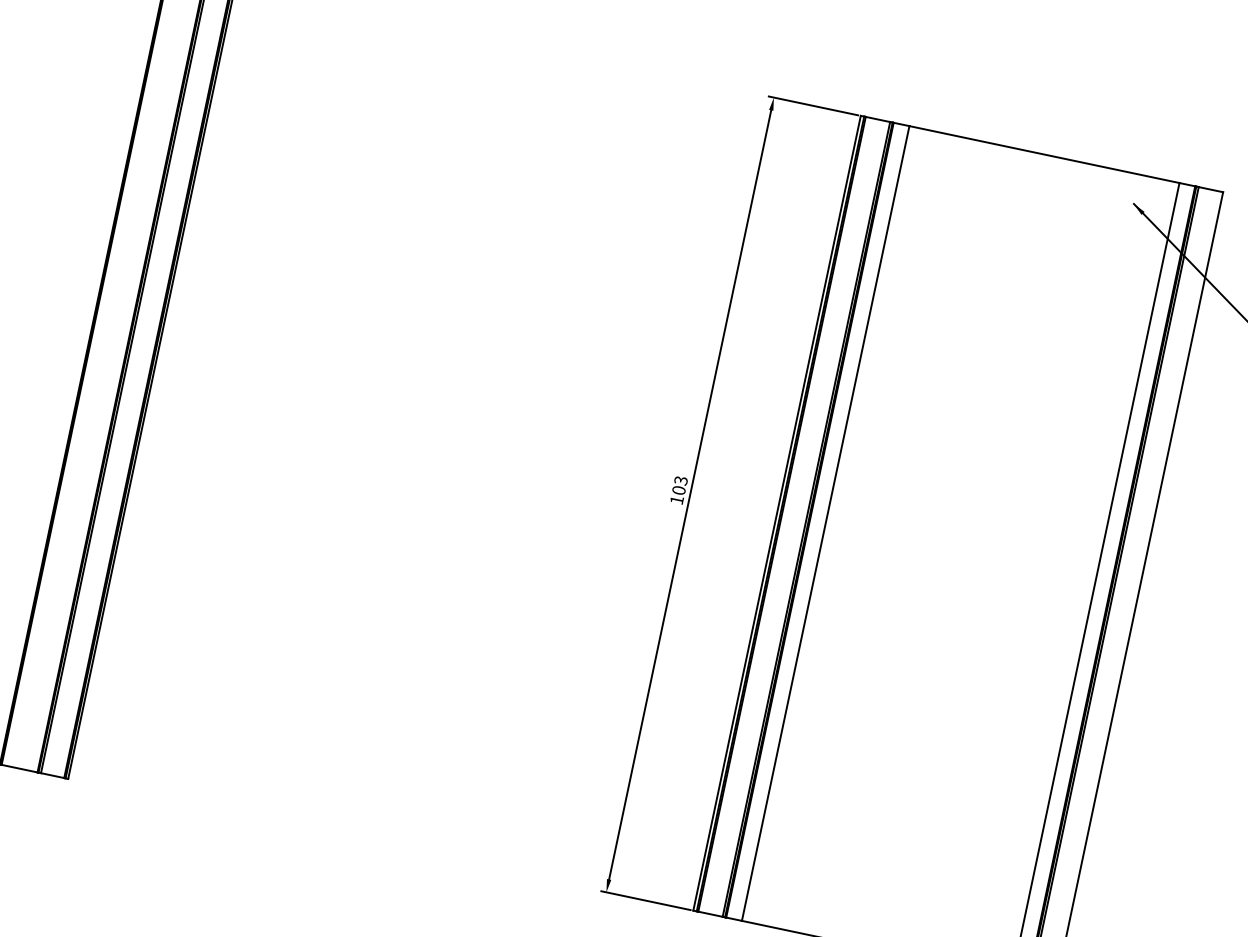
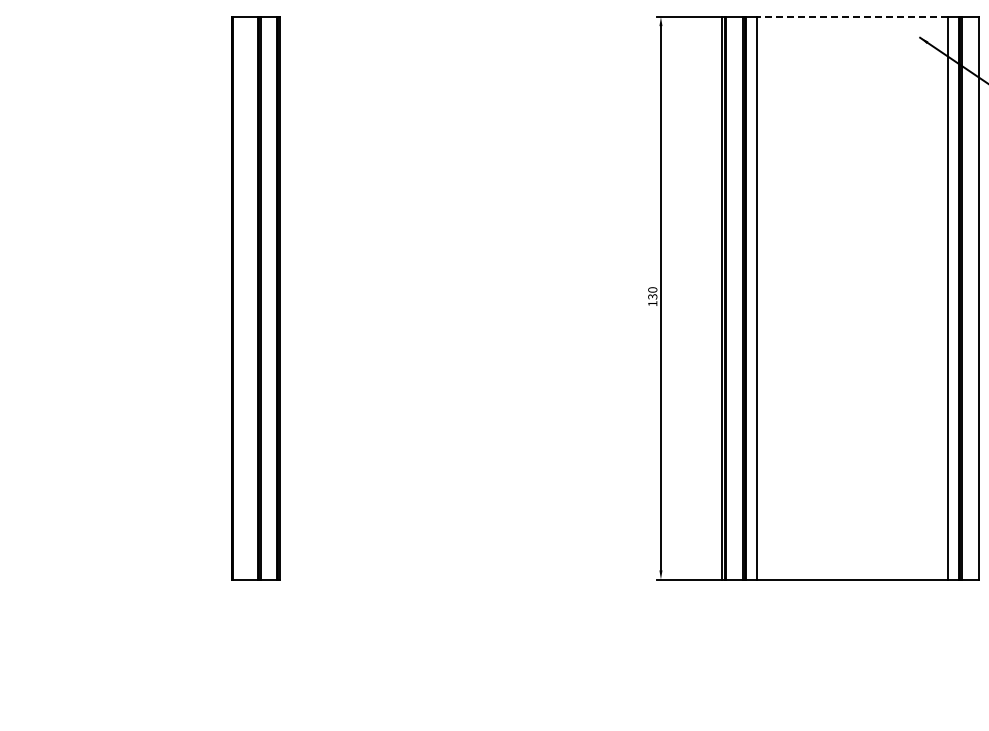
line: (1044, 155) -> (852, 17), solid -> dashed
text: (679, 485) -> (652, 293), 103 -> 130

